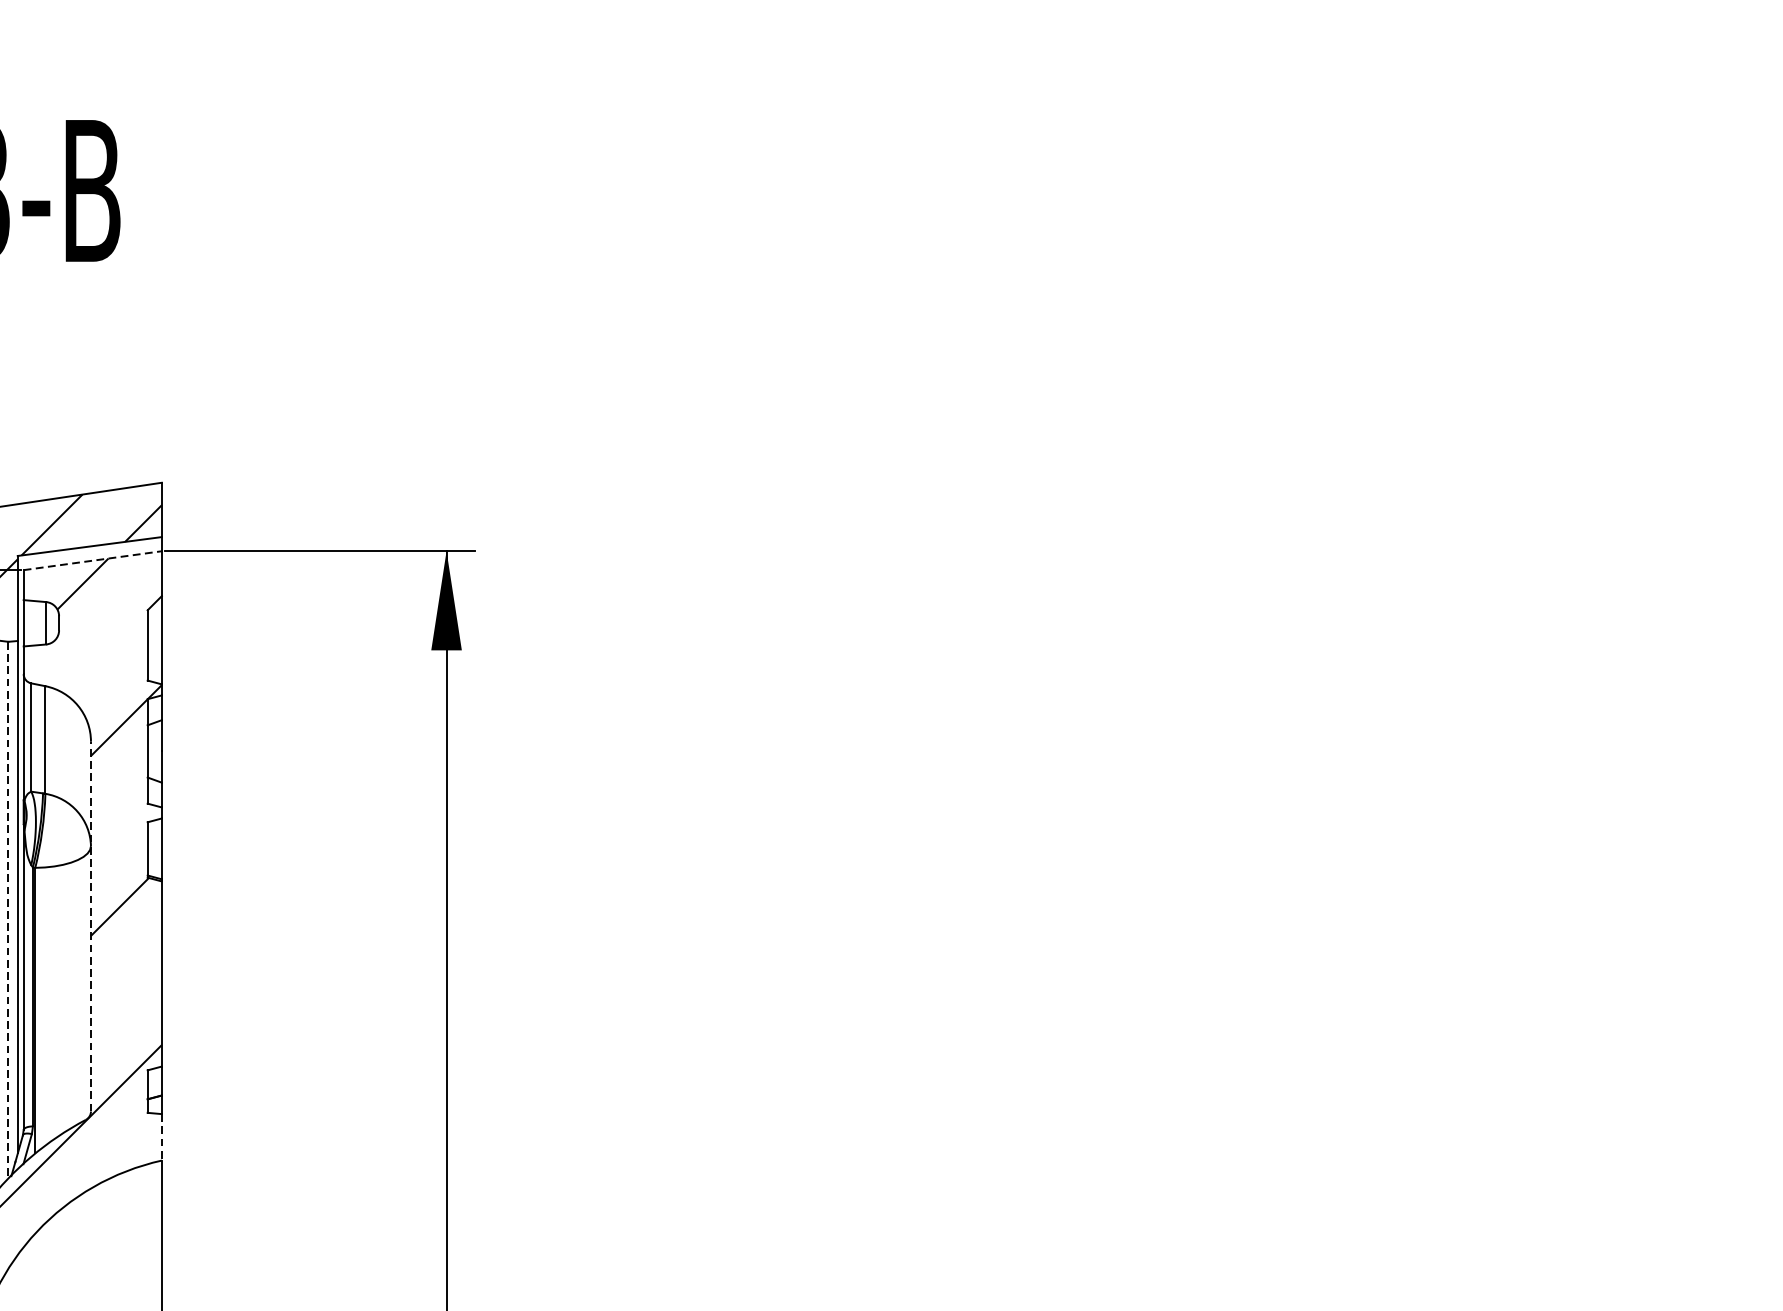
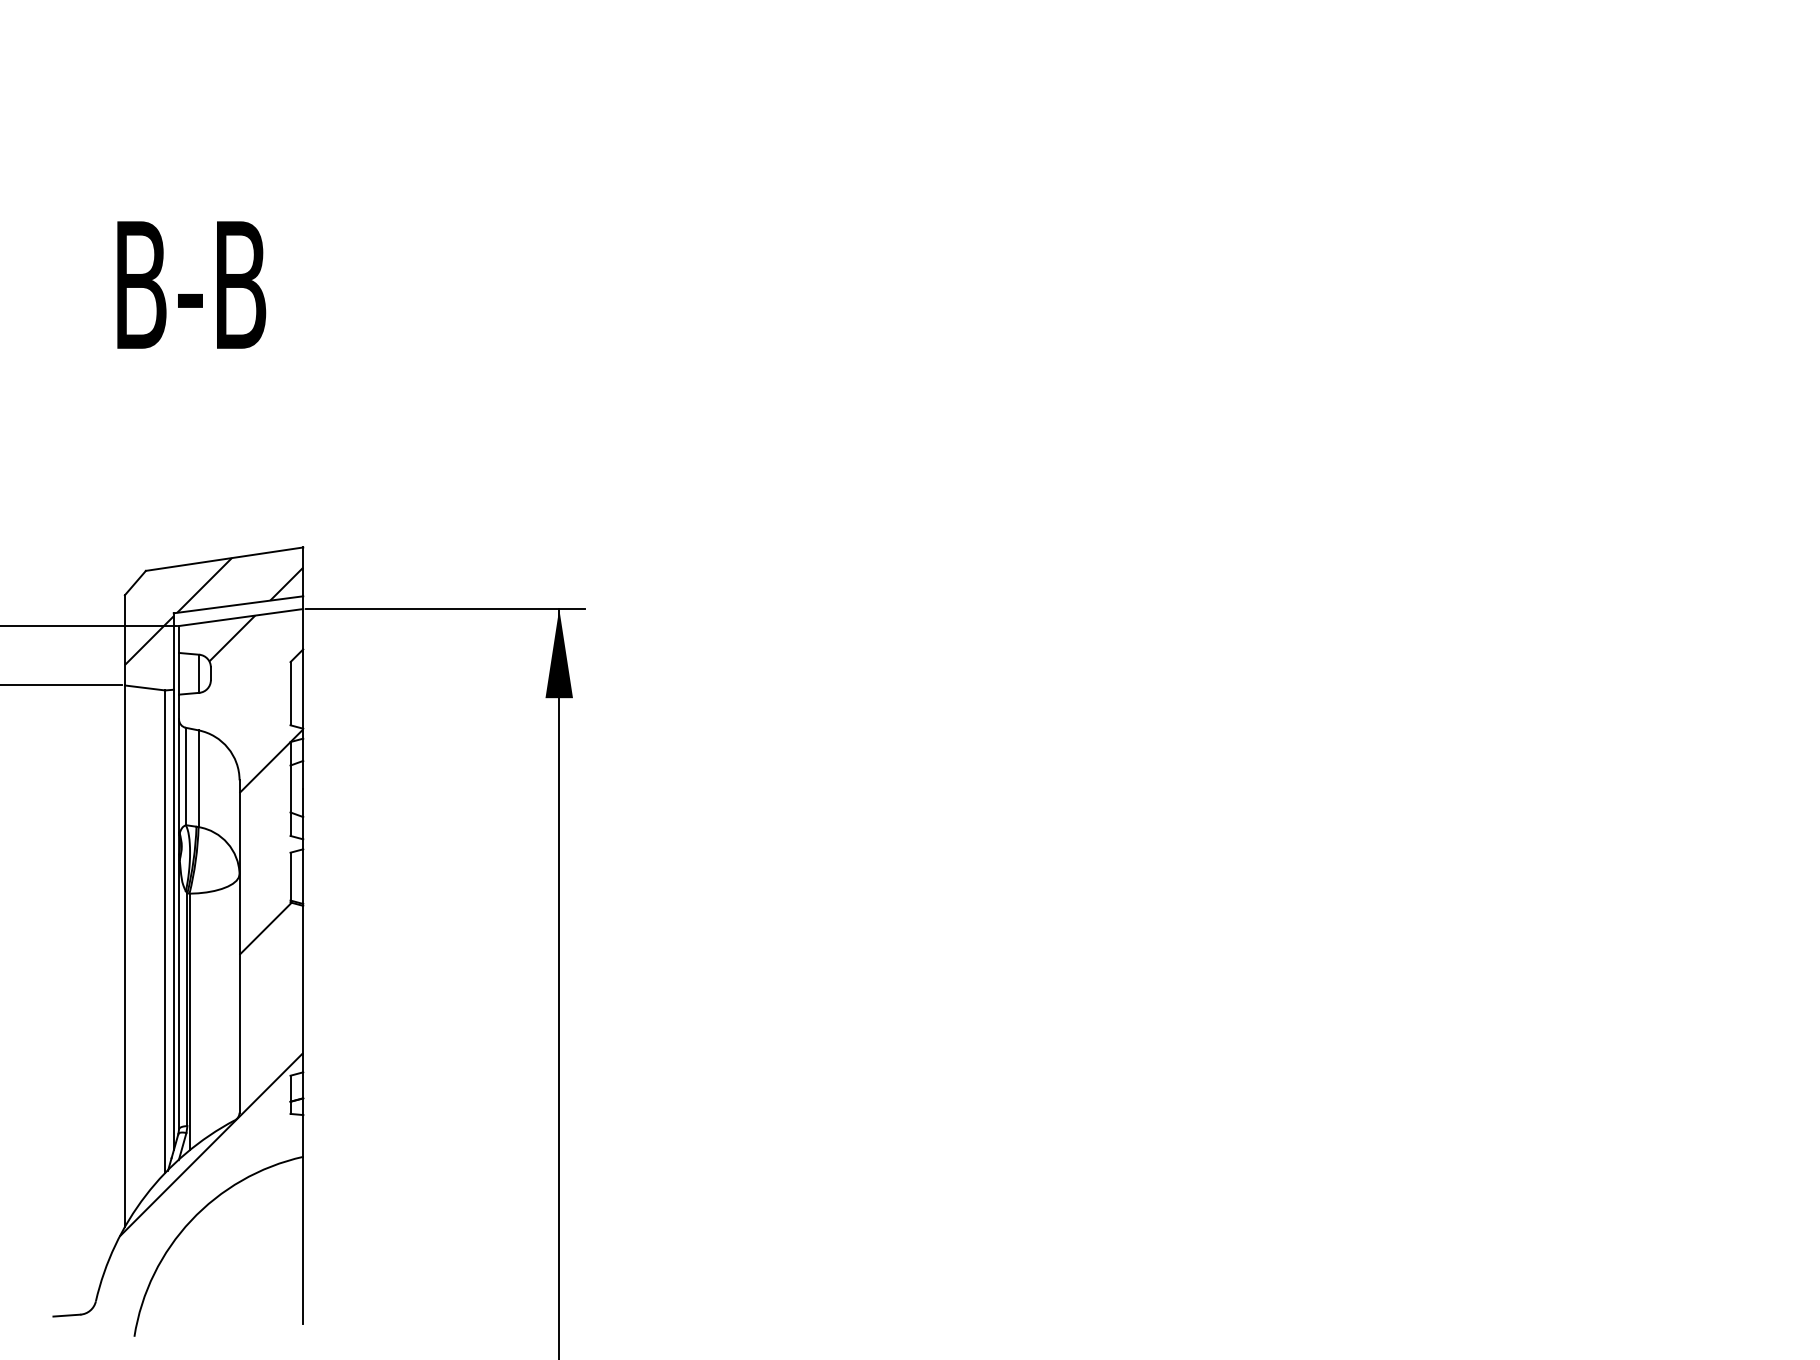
line: (93, 560) -> (241, 617), dashed -> solid
line: (8, 911) -> (165, 932), dashed -> solid
line: (90, 926) -> (239, 946), dashed -> solid
line: (162, 1136) -> (303, 1135), dashed -> solid

